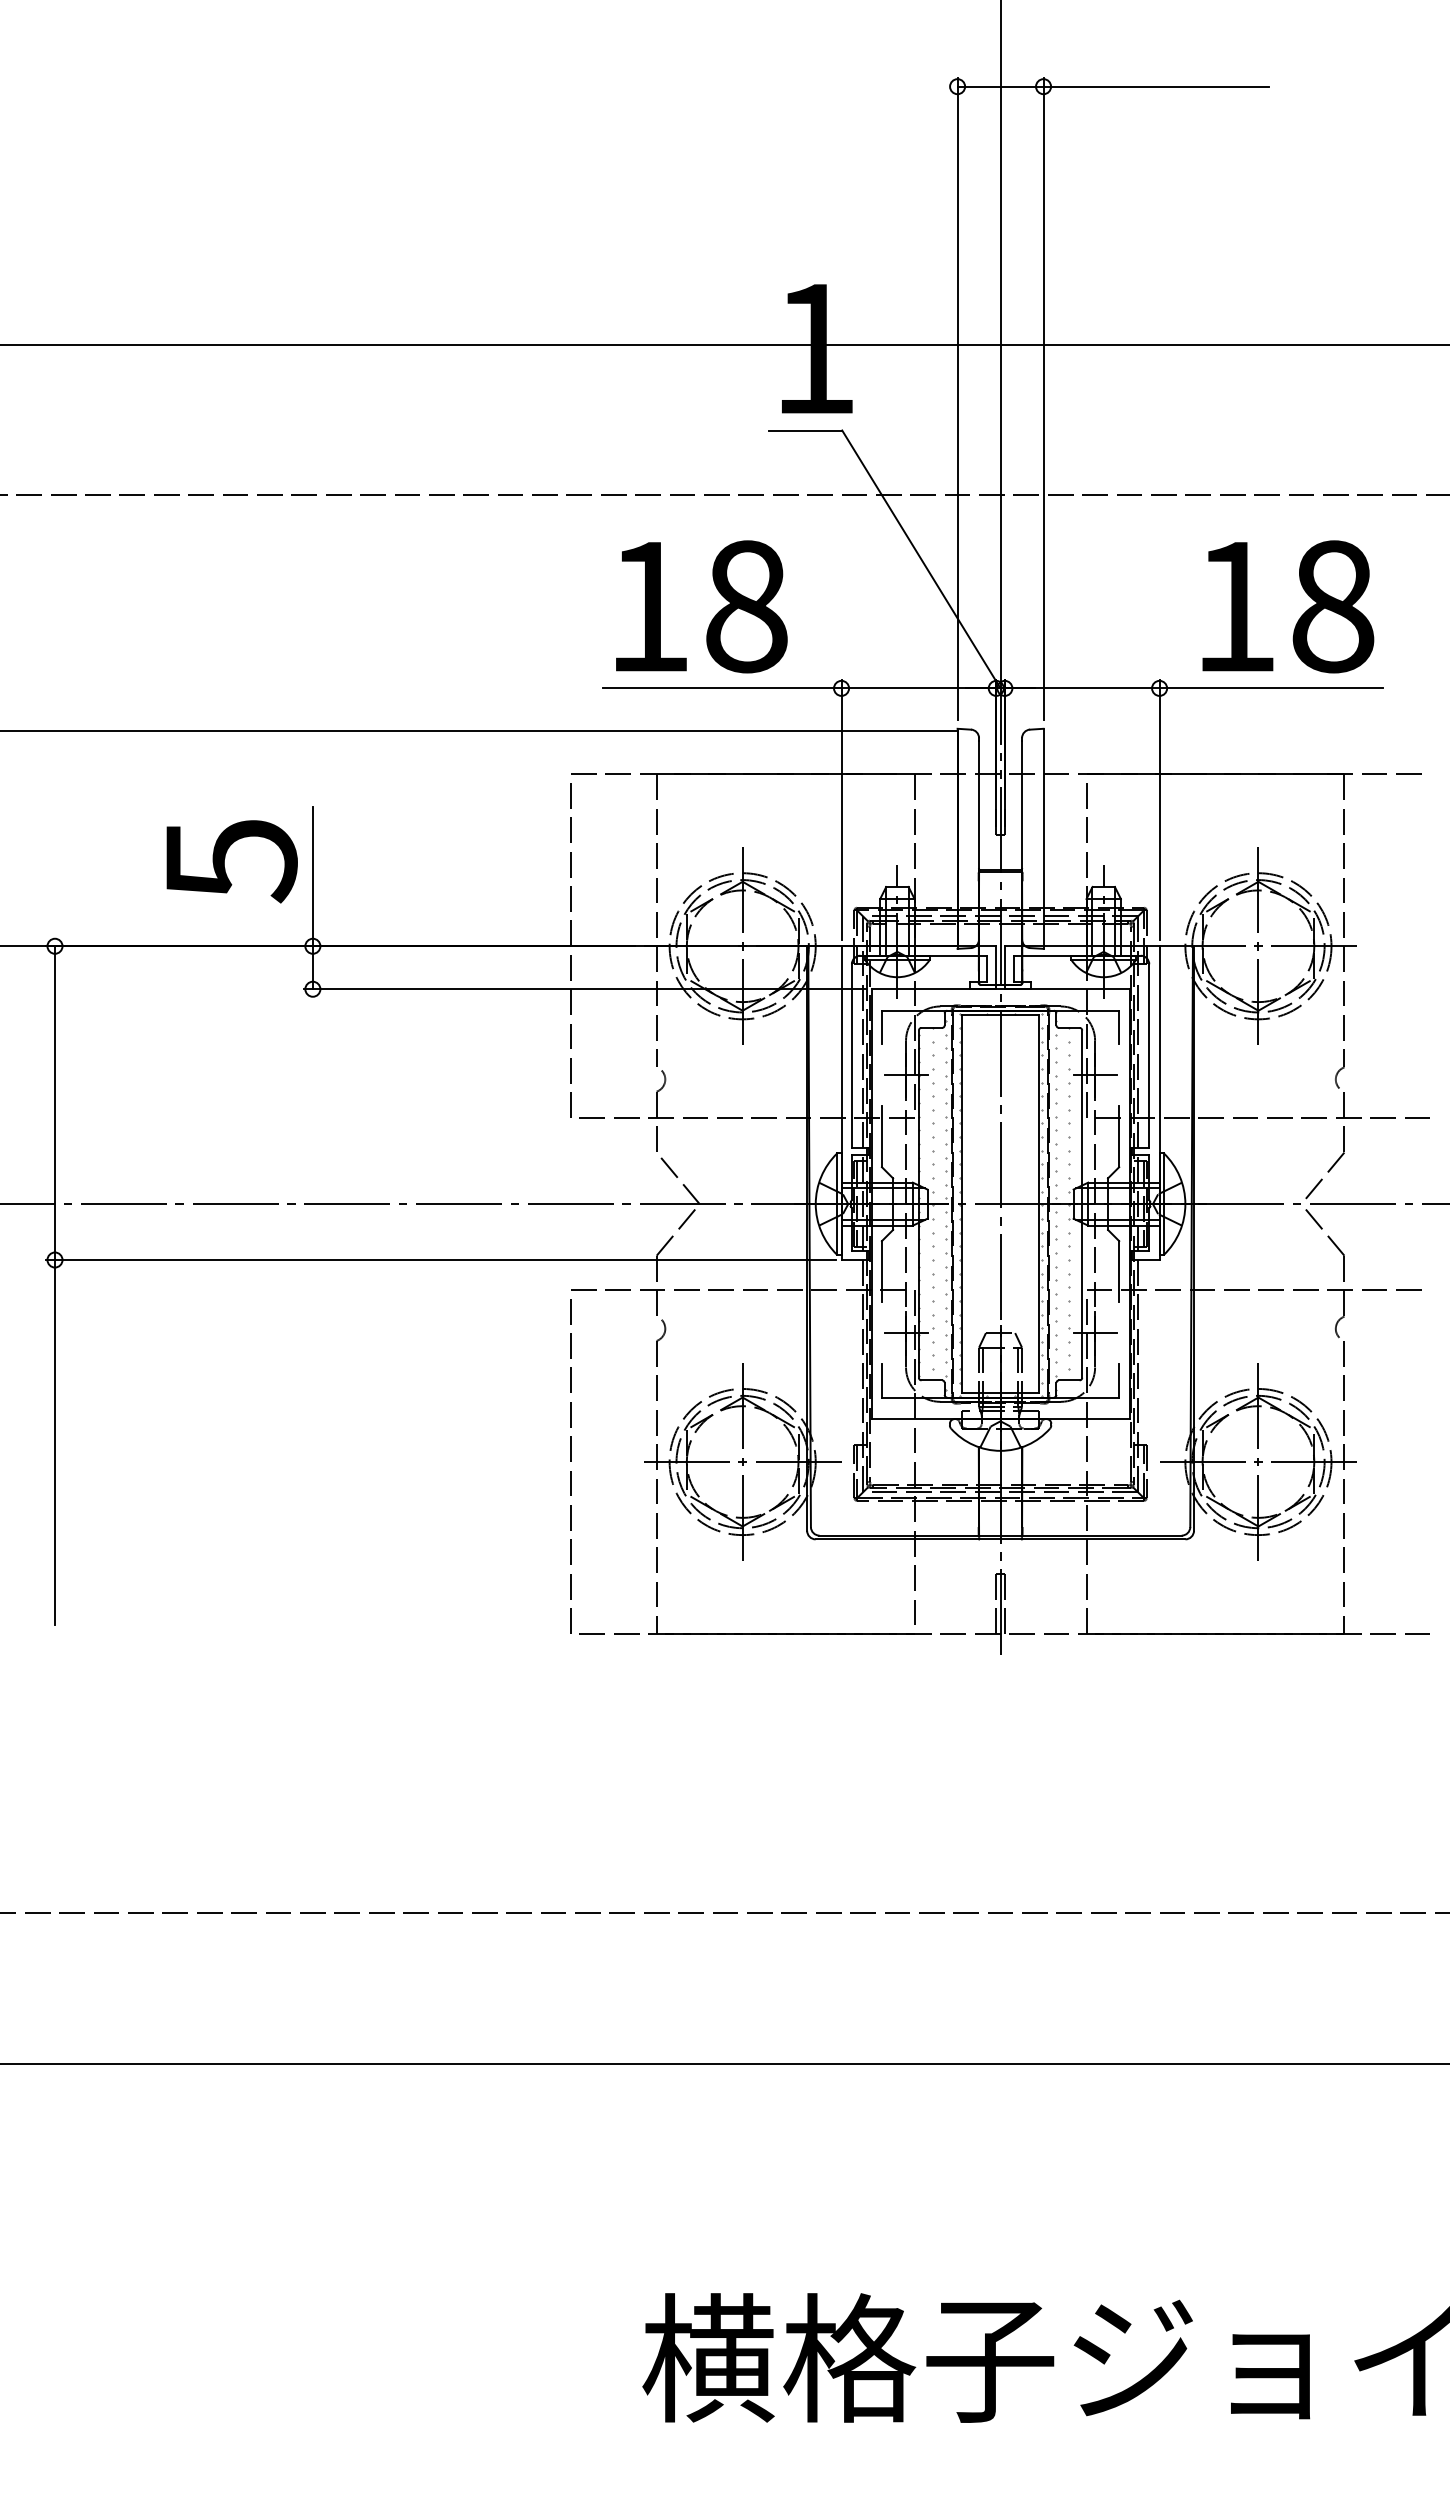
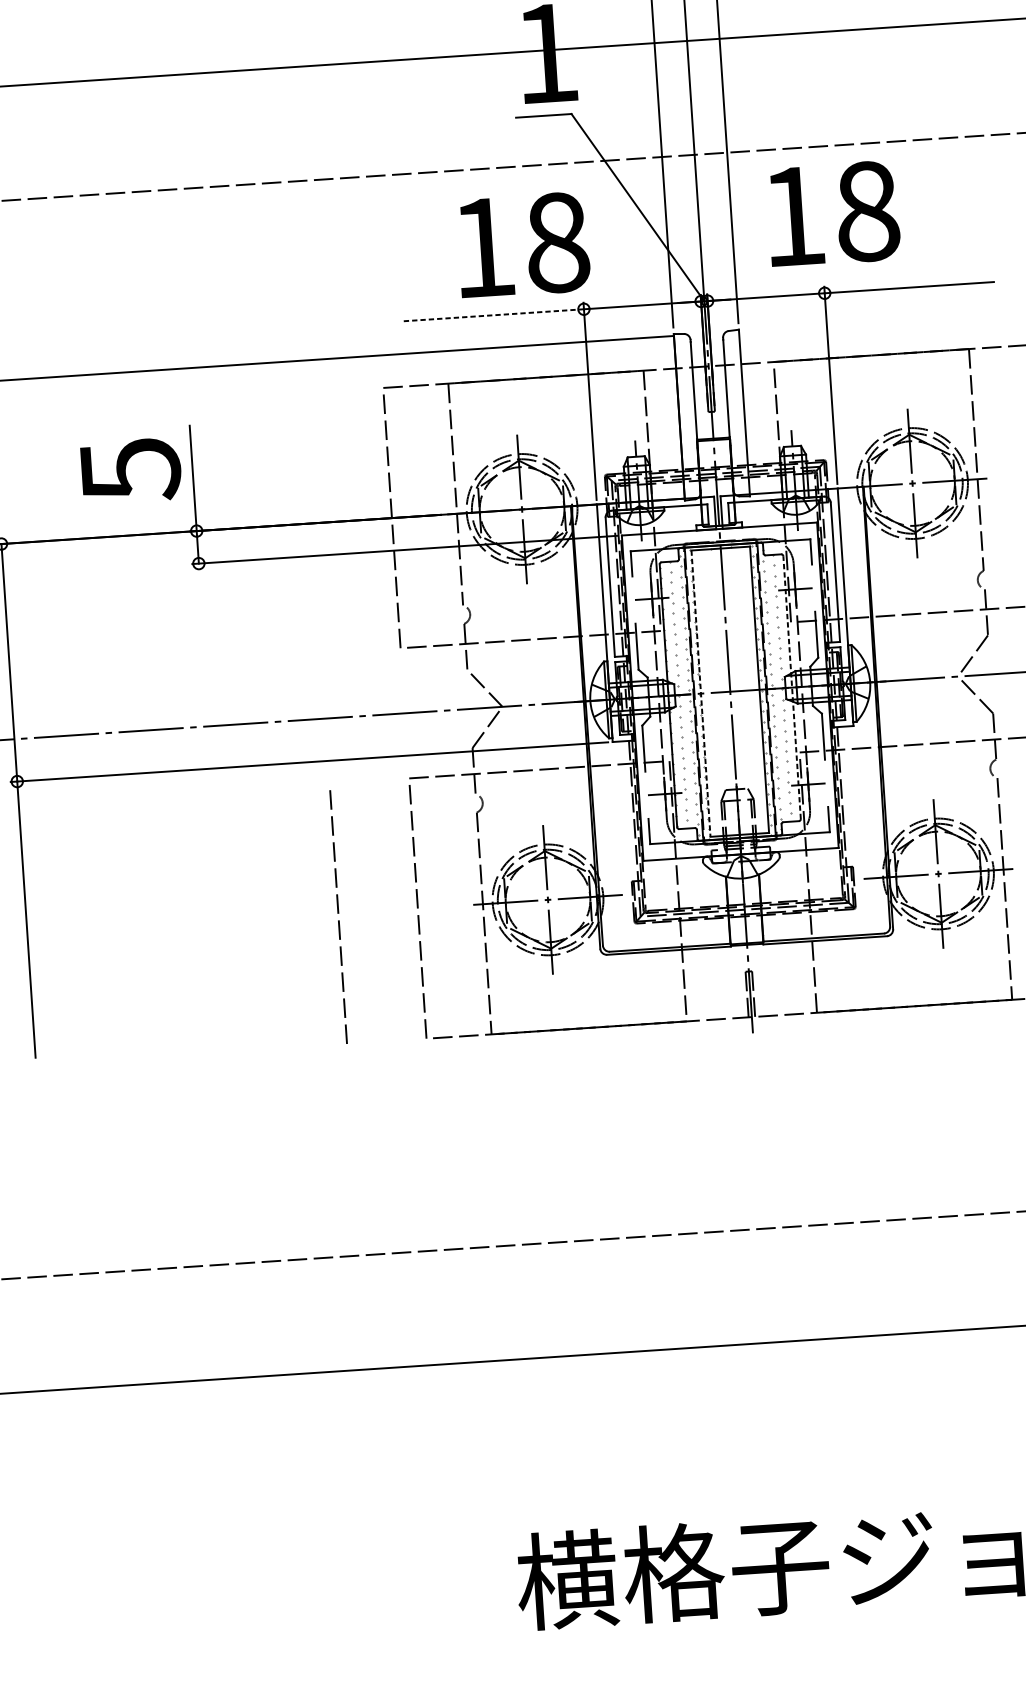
text: (701, 606) -> (523, 244), moved
text: (1288, 606) -> (833, 213), moved
line: (721, 688) -> (493, 315), solid -> dashed
line: (961, 1204) -> (700, 693), solid -> dashed
line: (1082, 1204) -> (792, 687), solid -> dashed
line: (465, 1461) -> (338, 913), added

